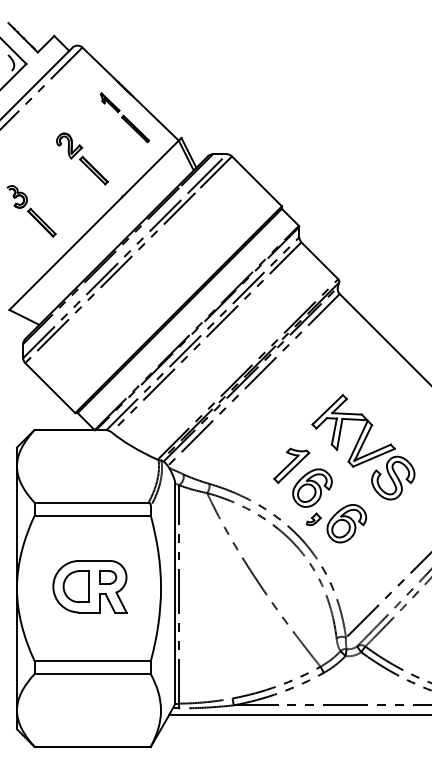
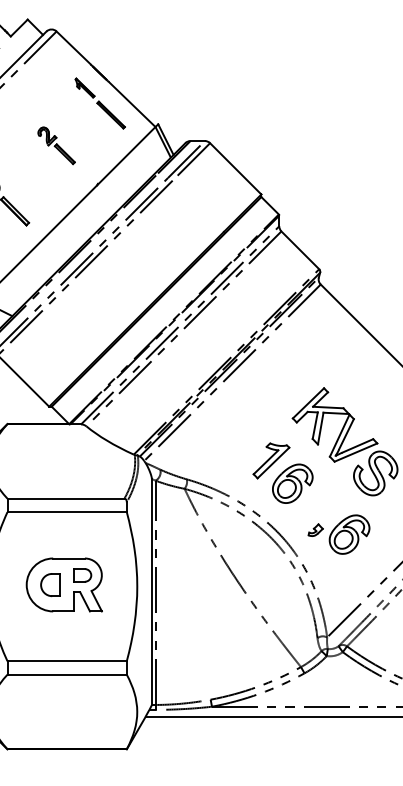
part: (82, 158) -> (56, 145), size x0.7
part: (336, 523) -> (338, 534), moved
part: (75, 586) -> (49, 584), size x0.7

